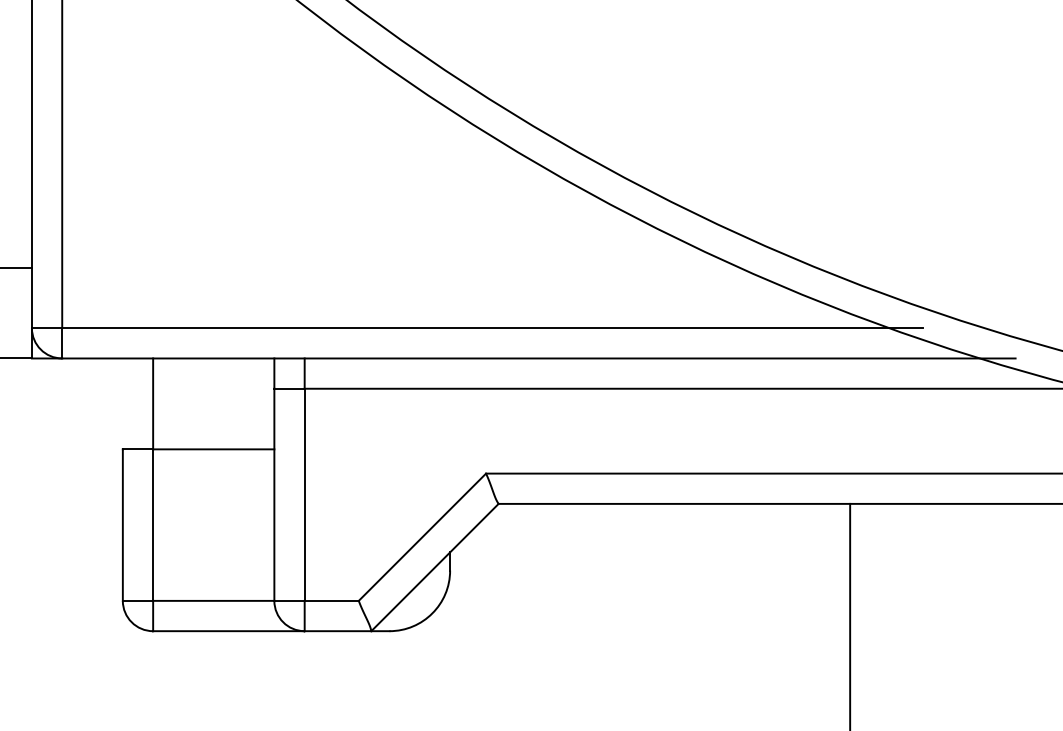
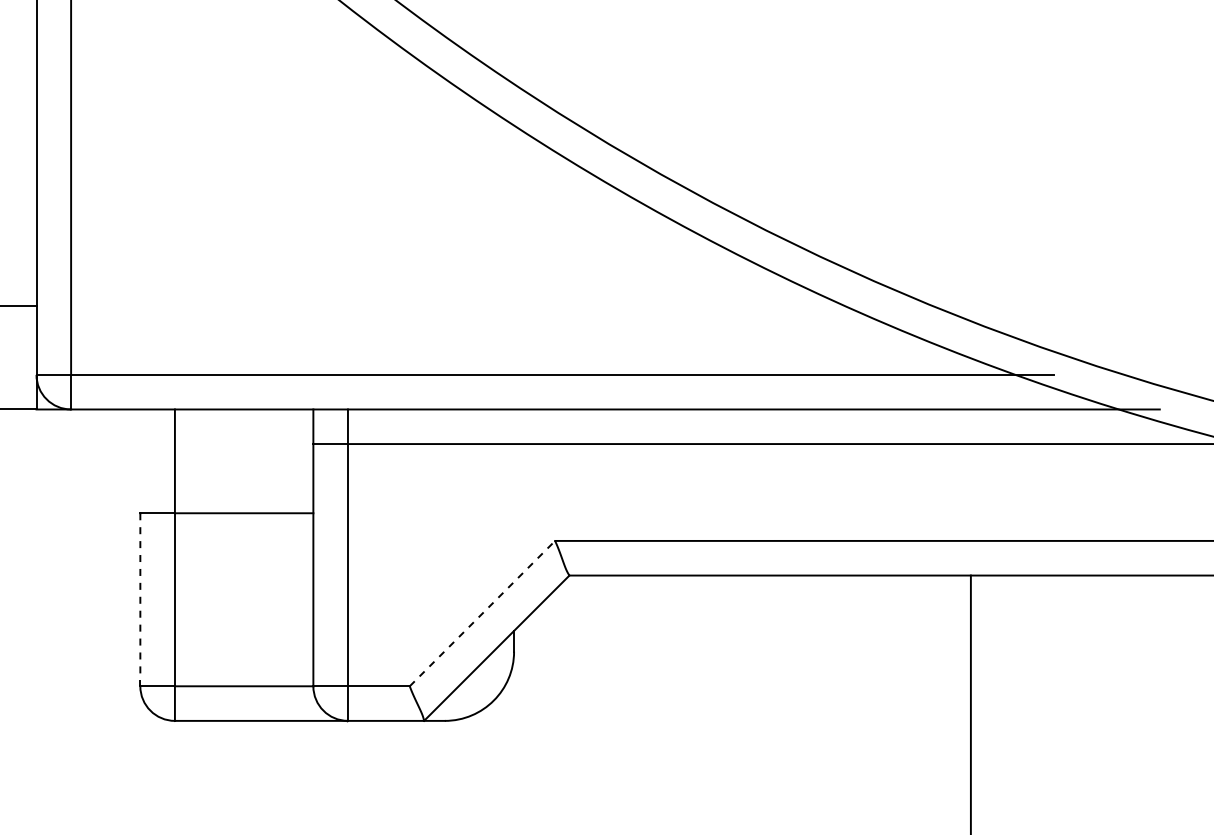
line: (122, 524) -> (140, 599), solid -> dashed
line: (422, 537) -> (482, 613), solid -> dashed

